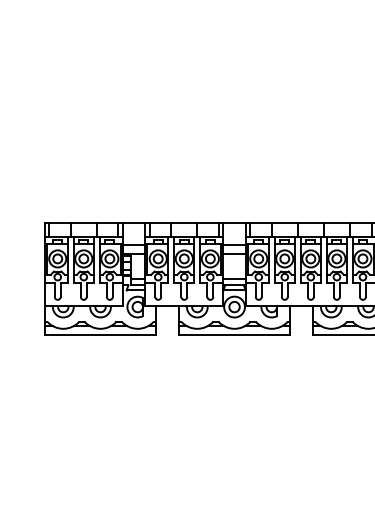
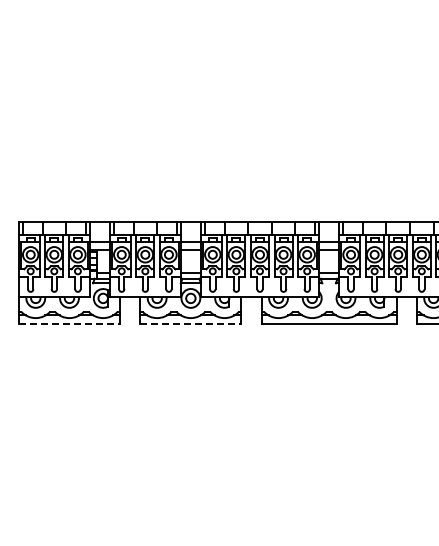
line: (100, 334) -> (69, 323), solid -> dashed
line: (234, 334) -> (190, 323), solid -> dashed

